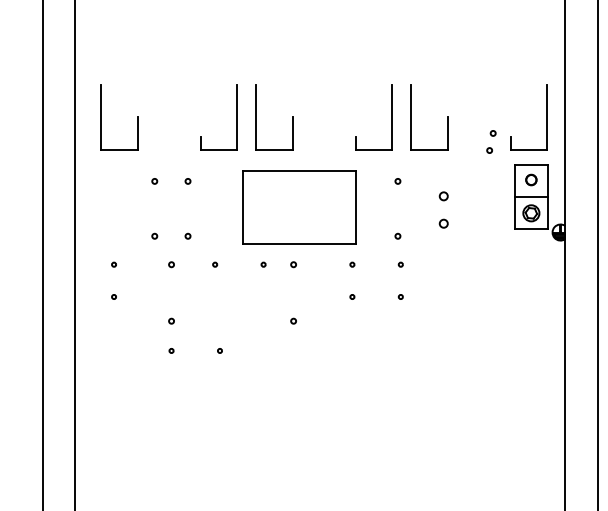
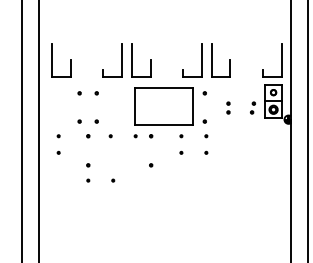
part: (490, 140) -> (252, 107), moved
part: (298, 206) -> (163, 106), moved
part: (443, 208) -> (228, 107), size x0.62

